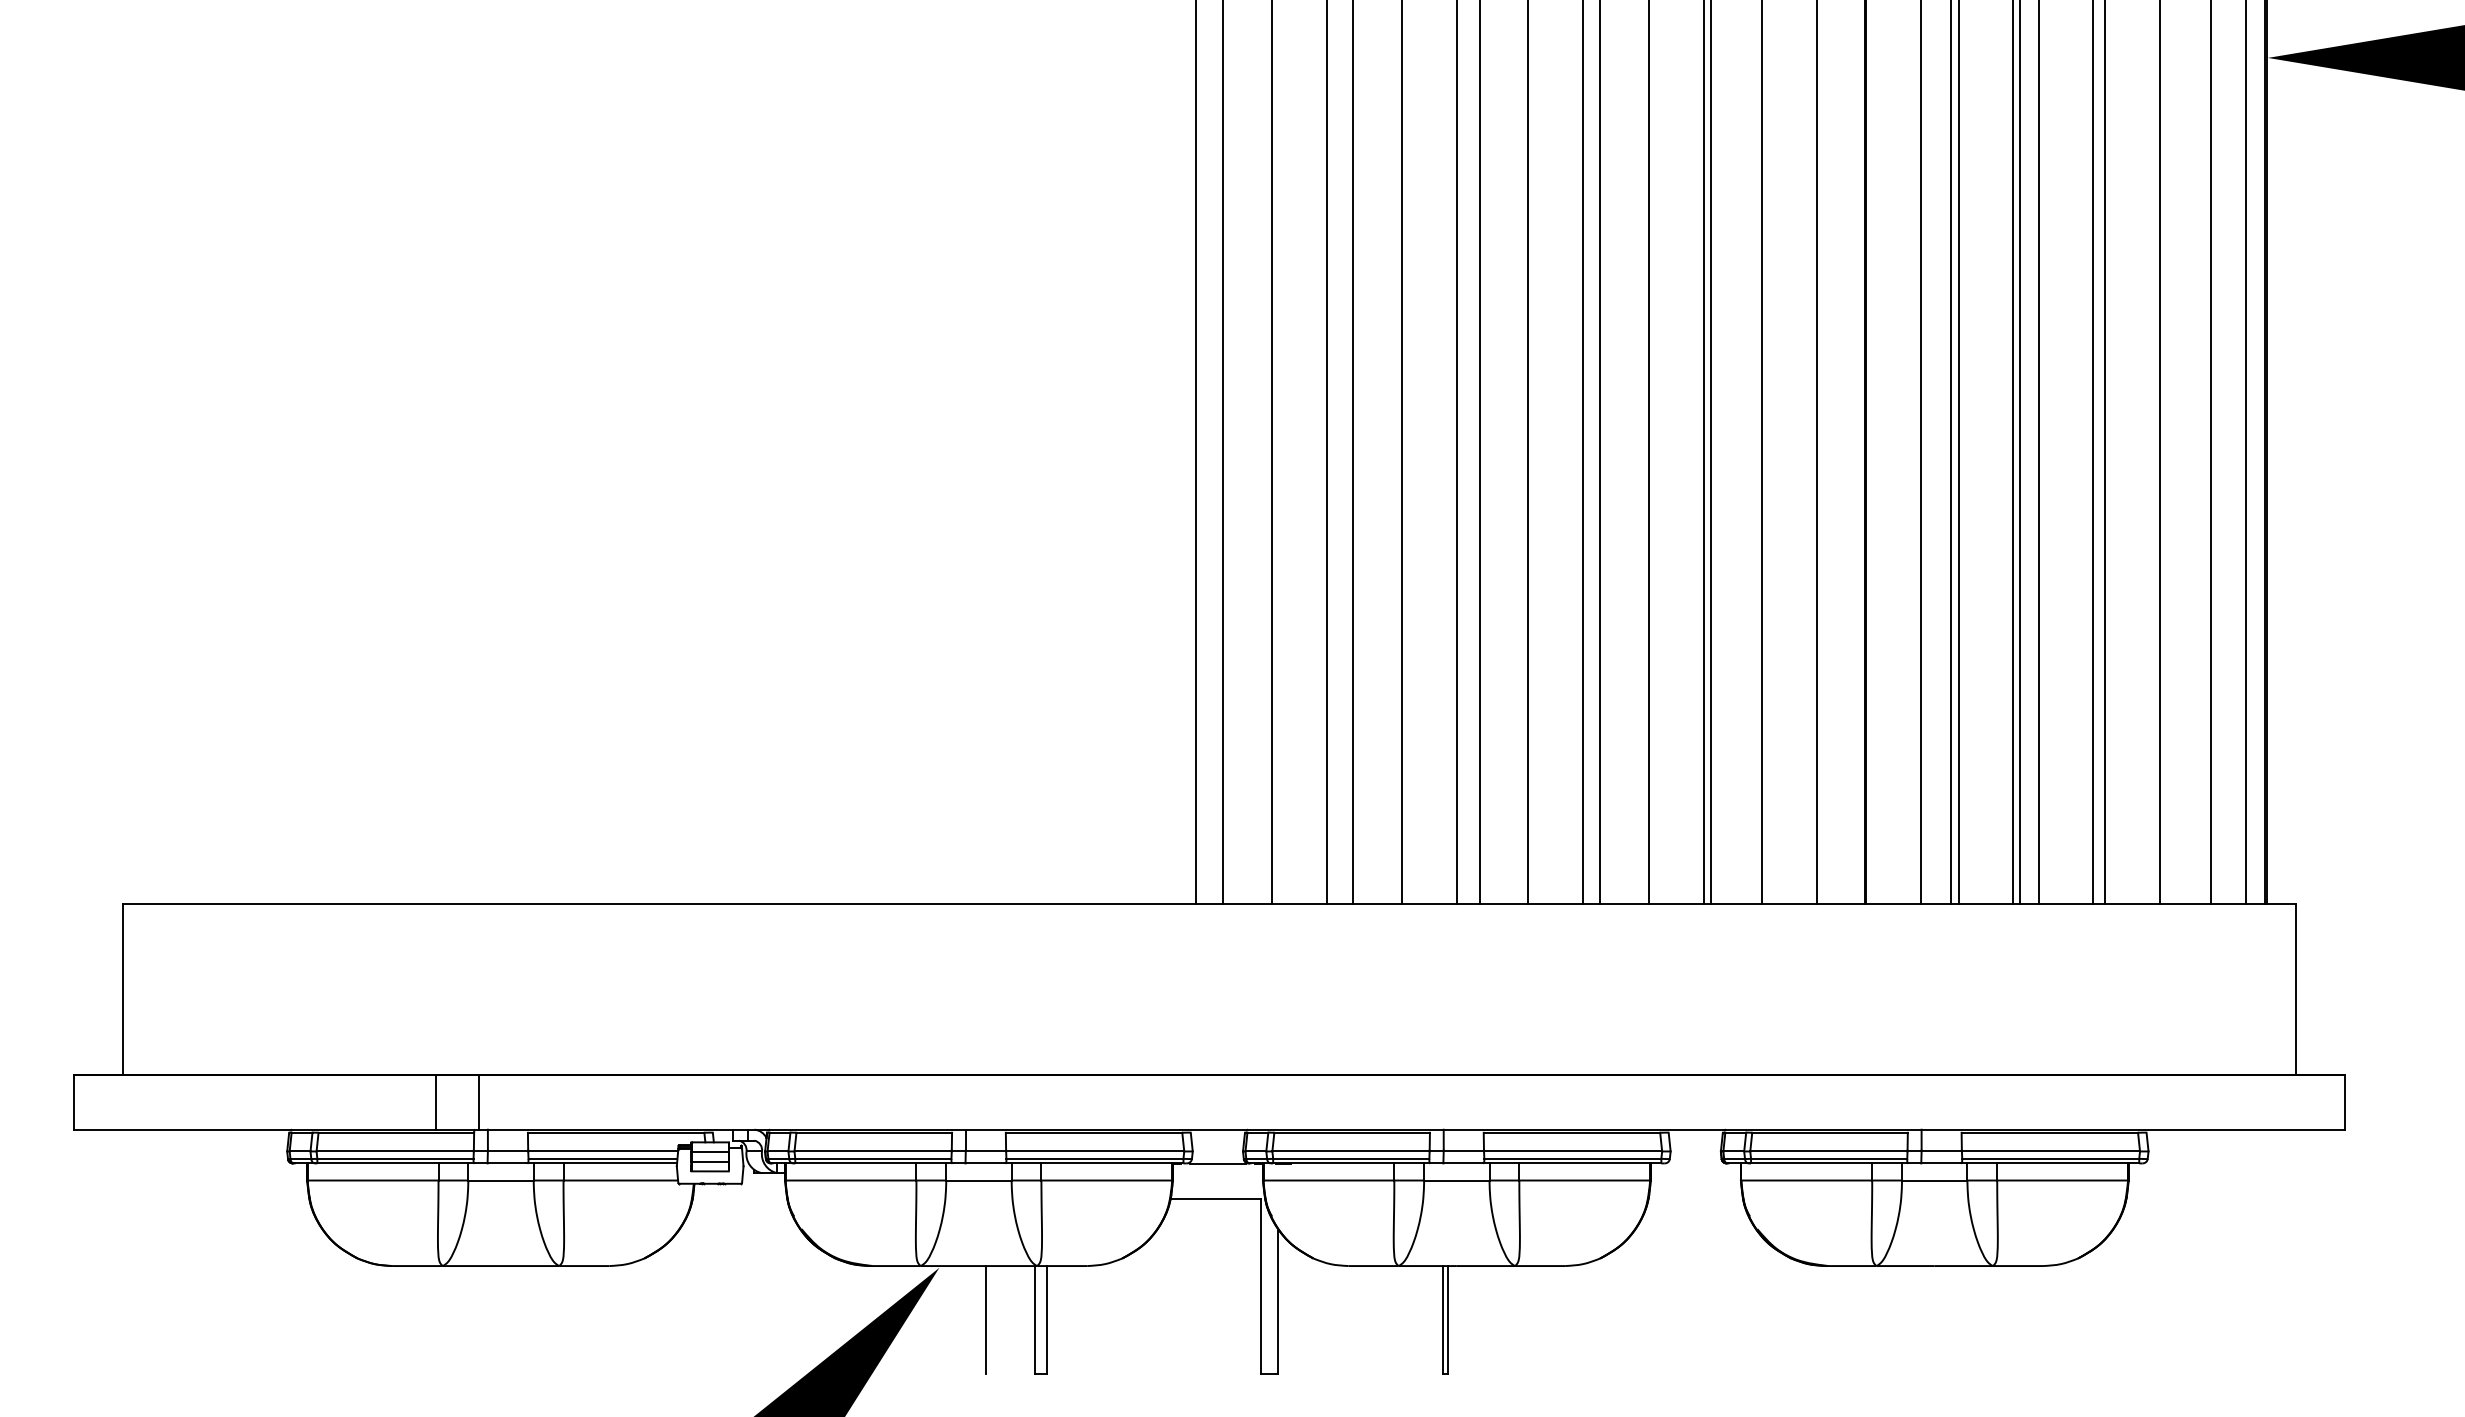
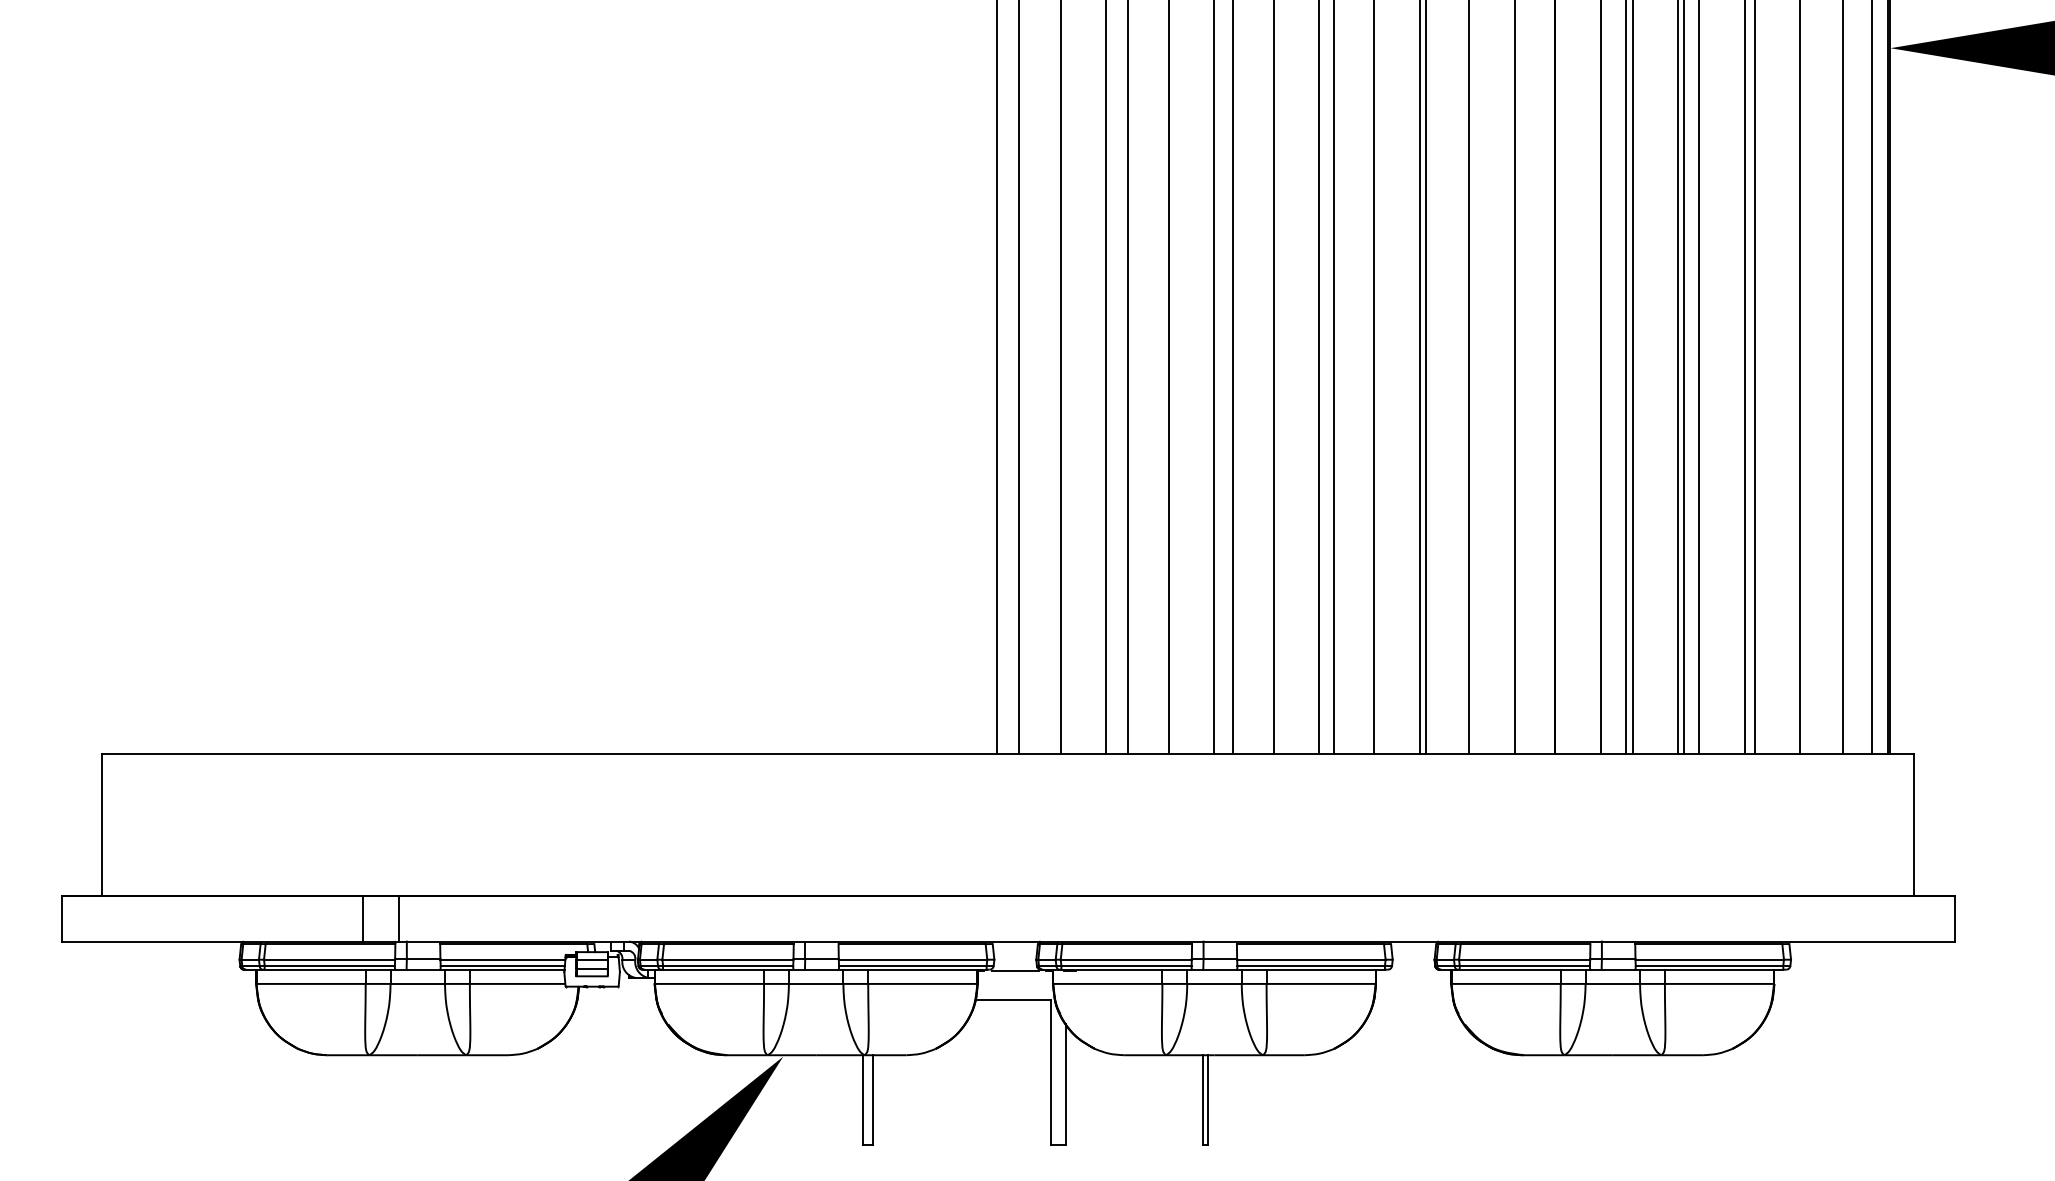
line: (986, 1320) -> (822, 1100), removed

